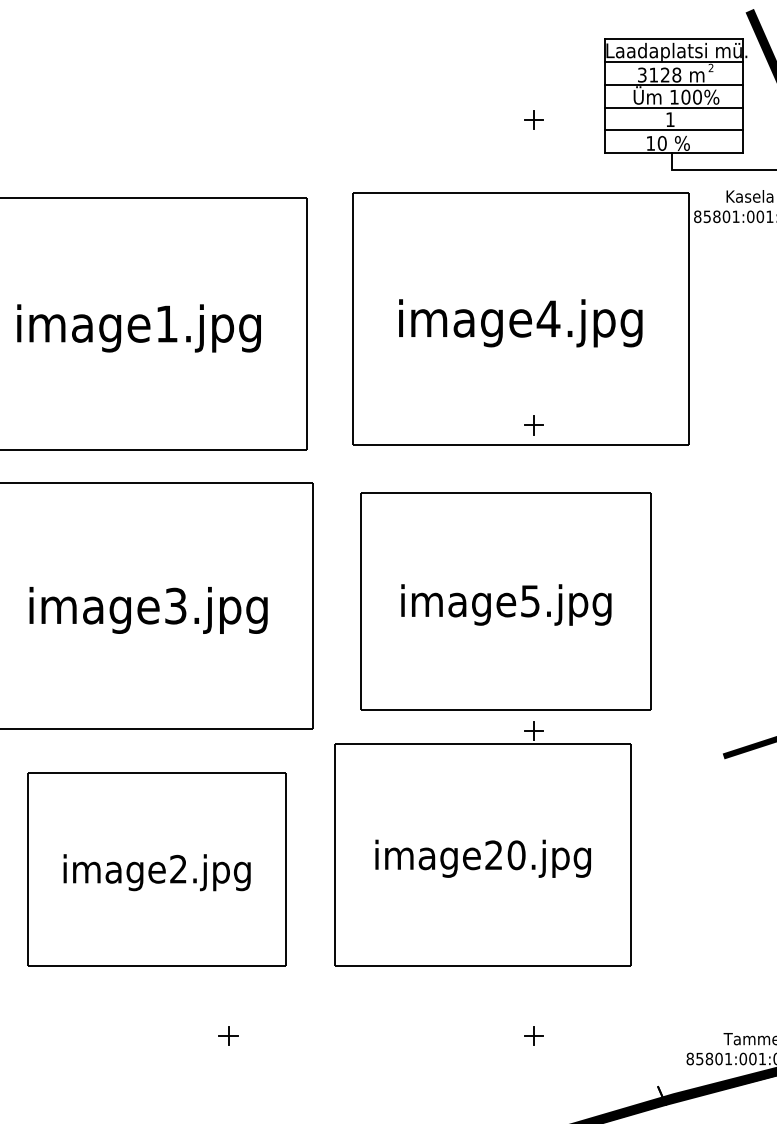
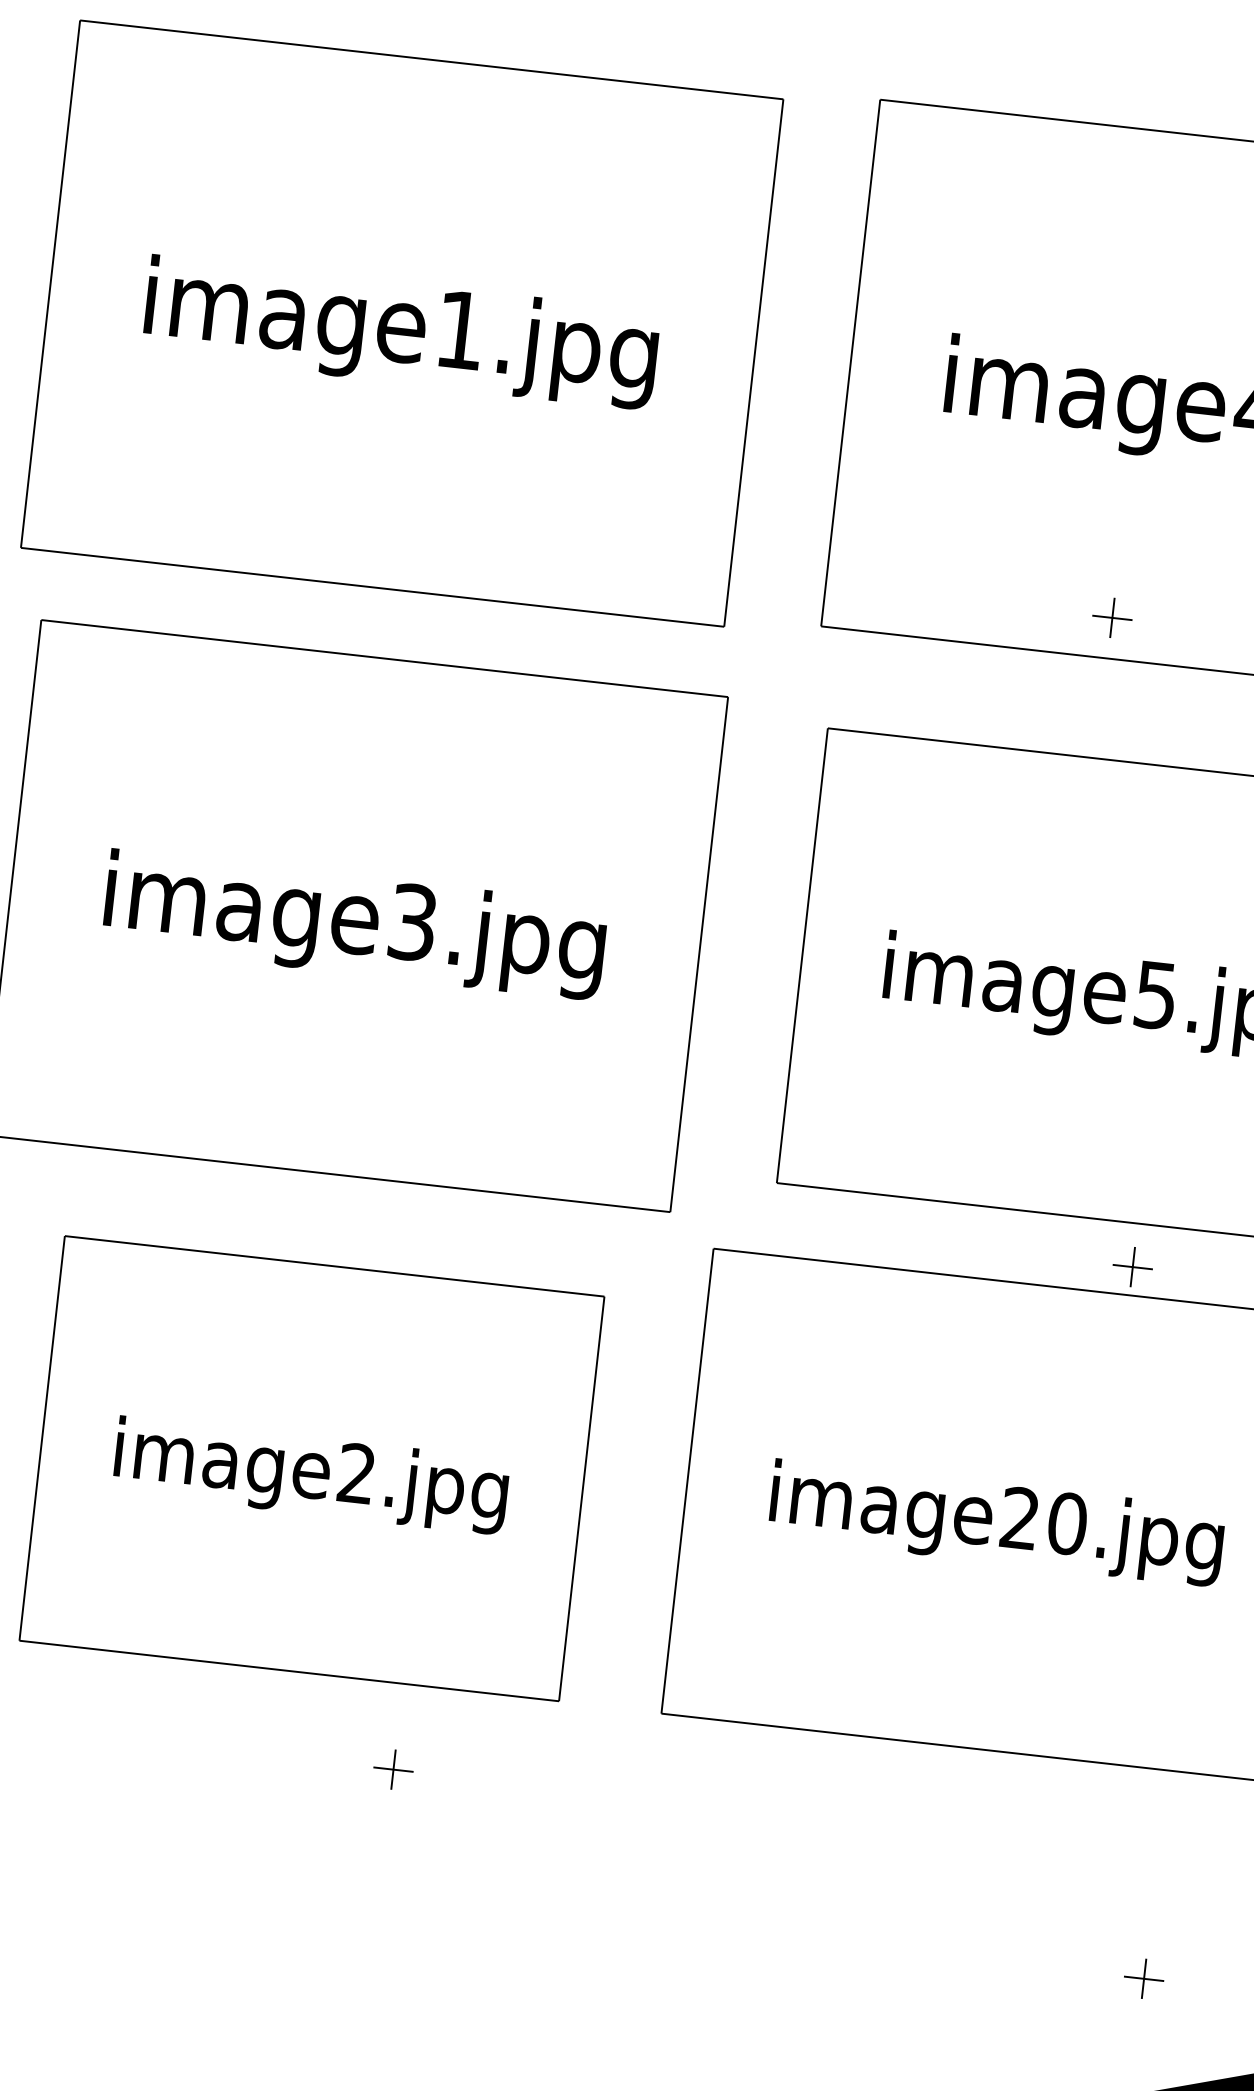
part: (533, 425) -> (1111, 618), moved
part: (228, 1035) -> (393, 1768), moved
part: (533, 1035) -> (1143, 1977), moved

